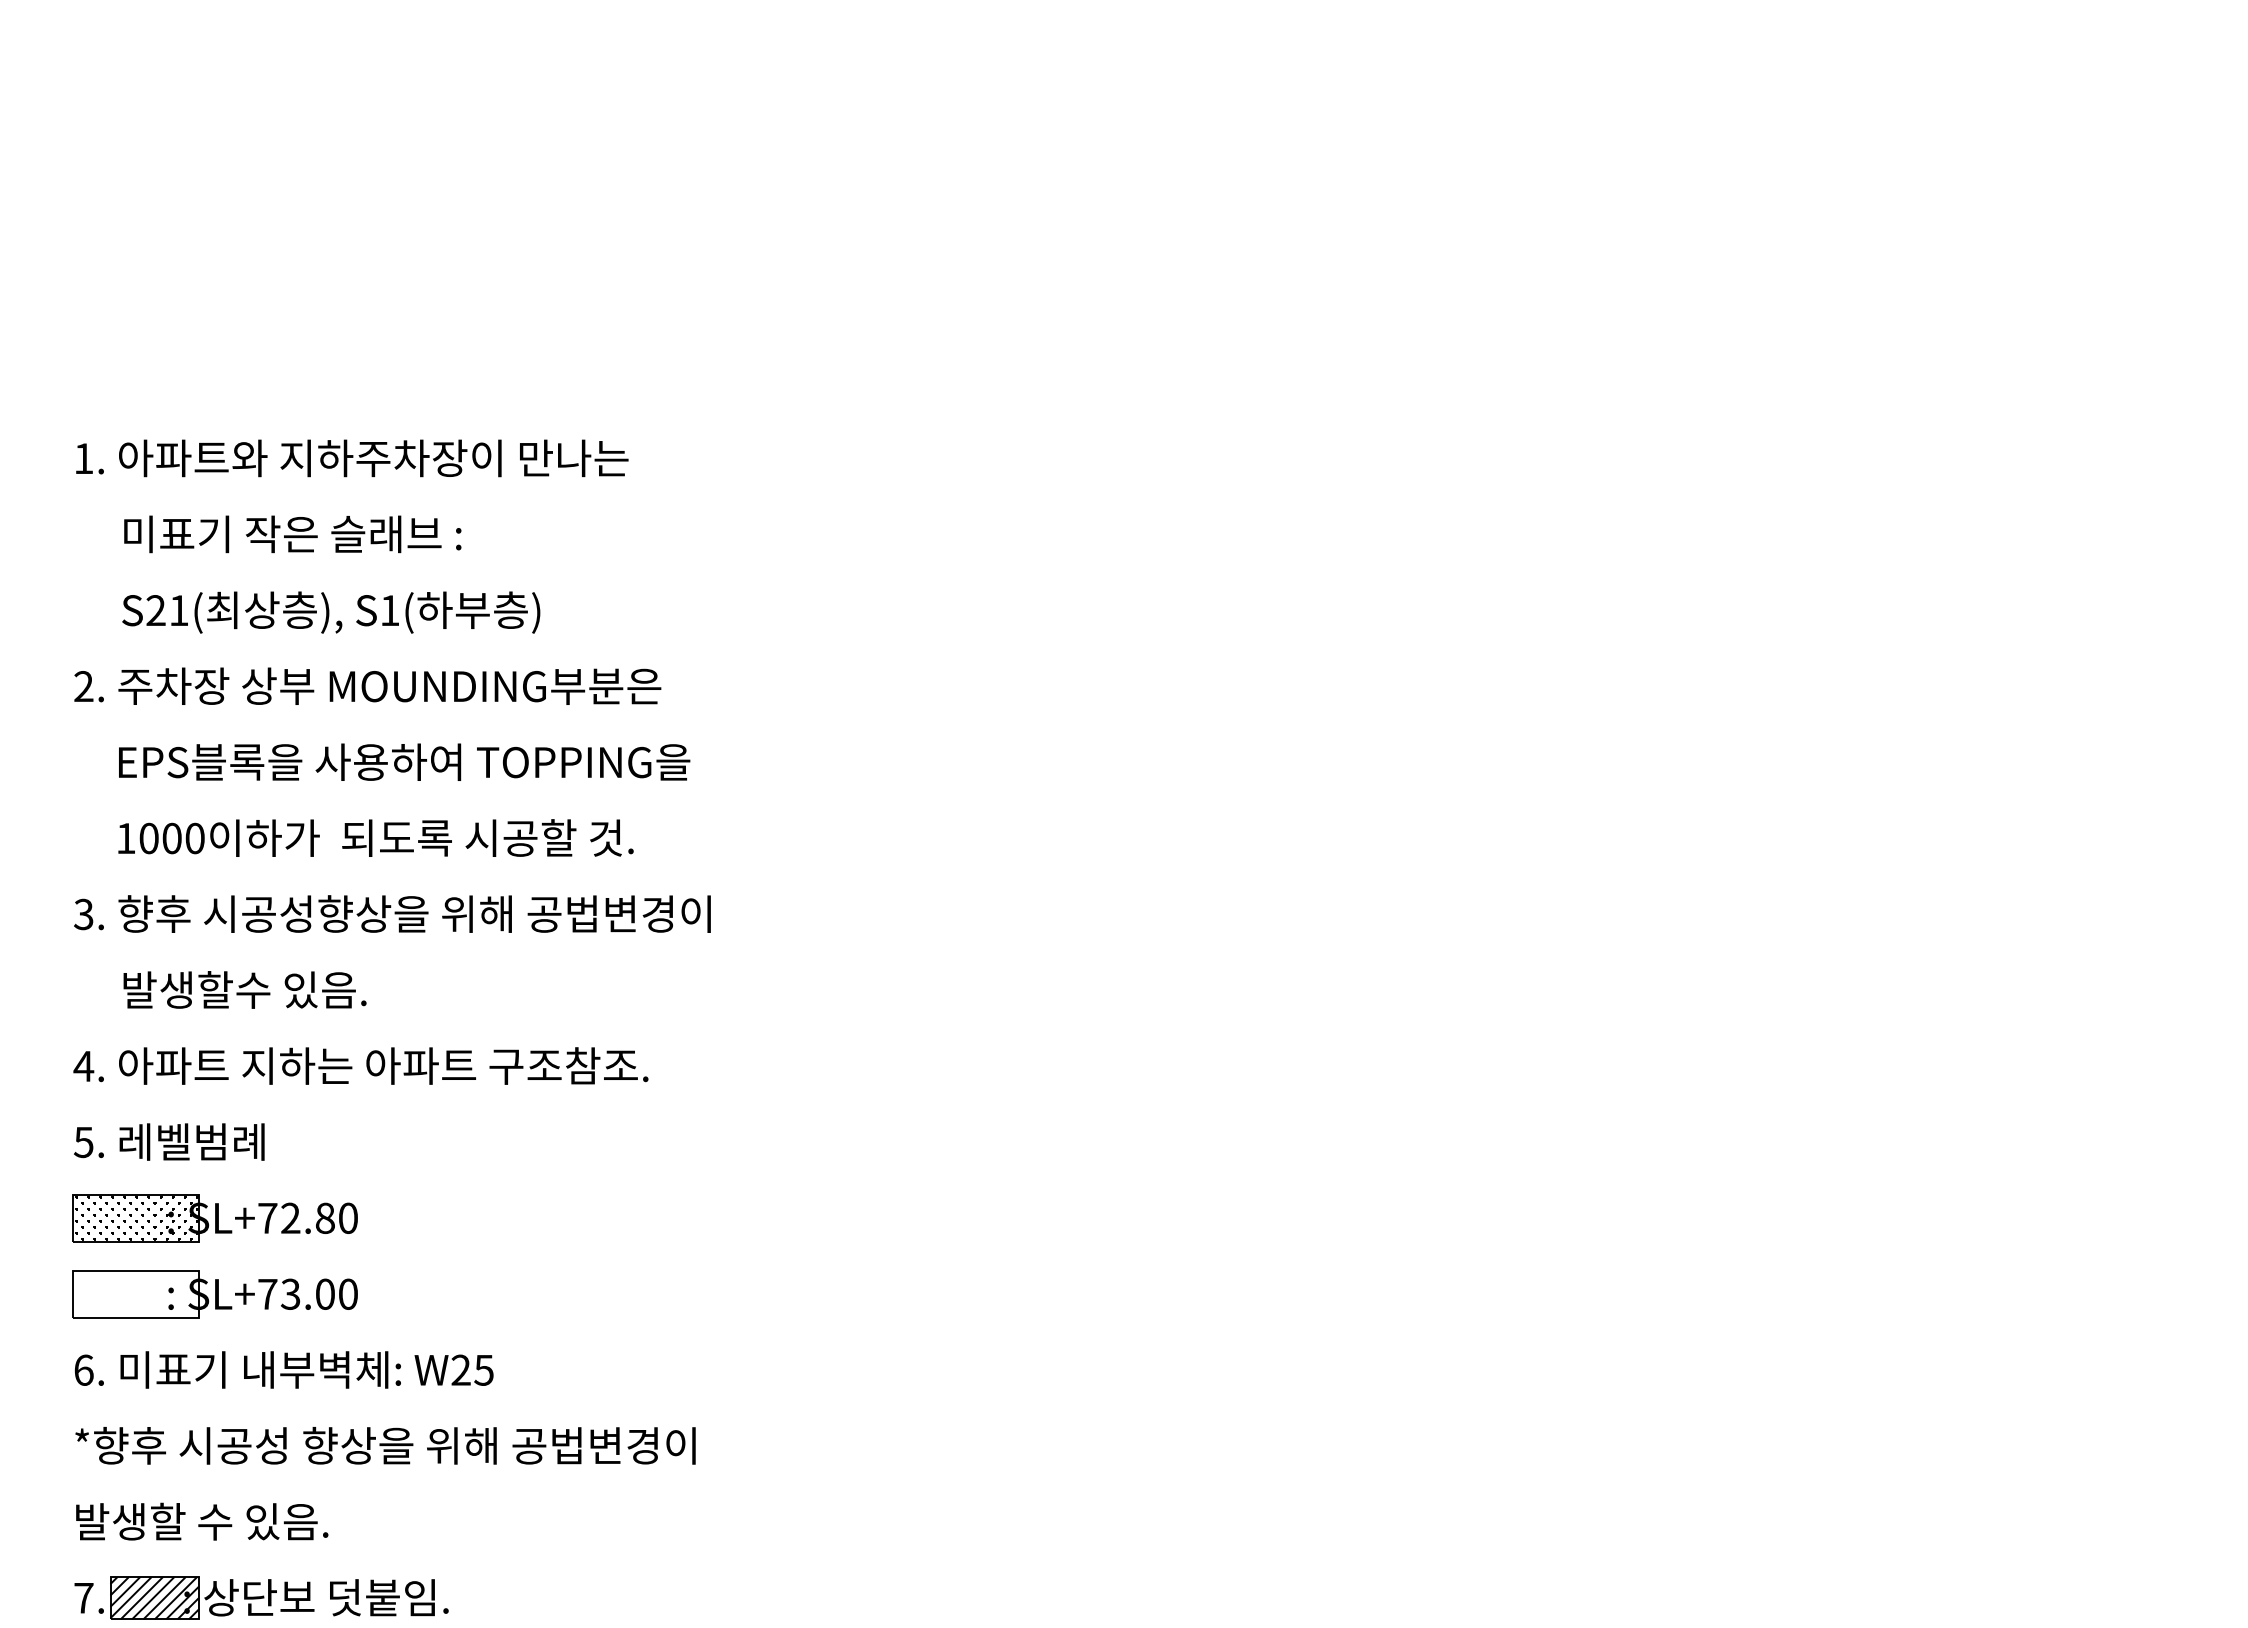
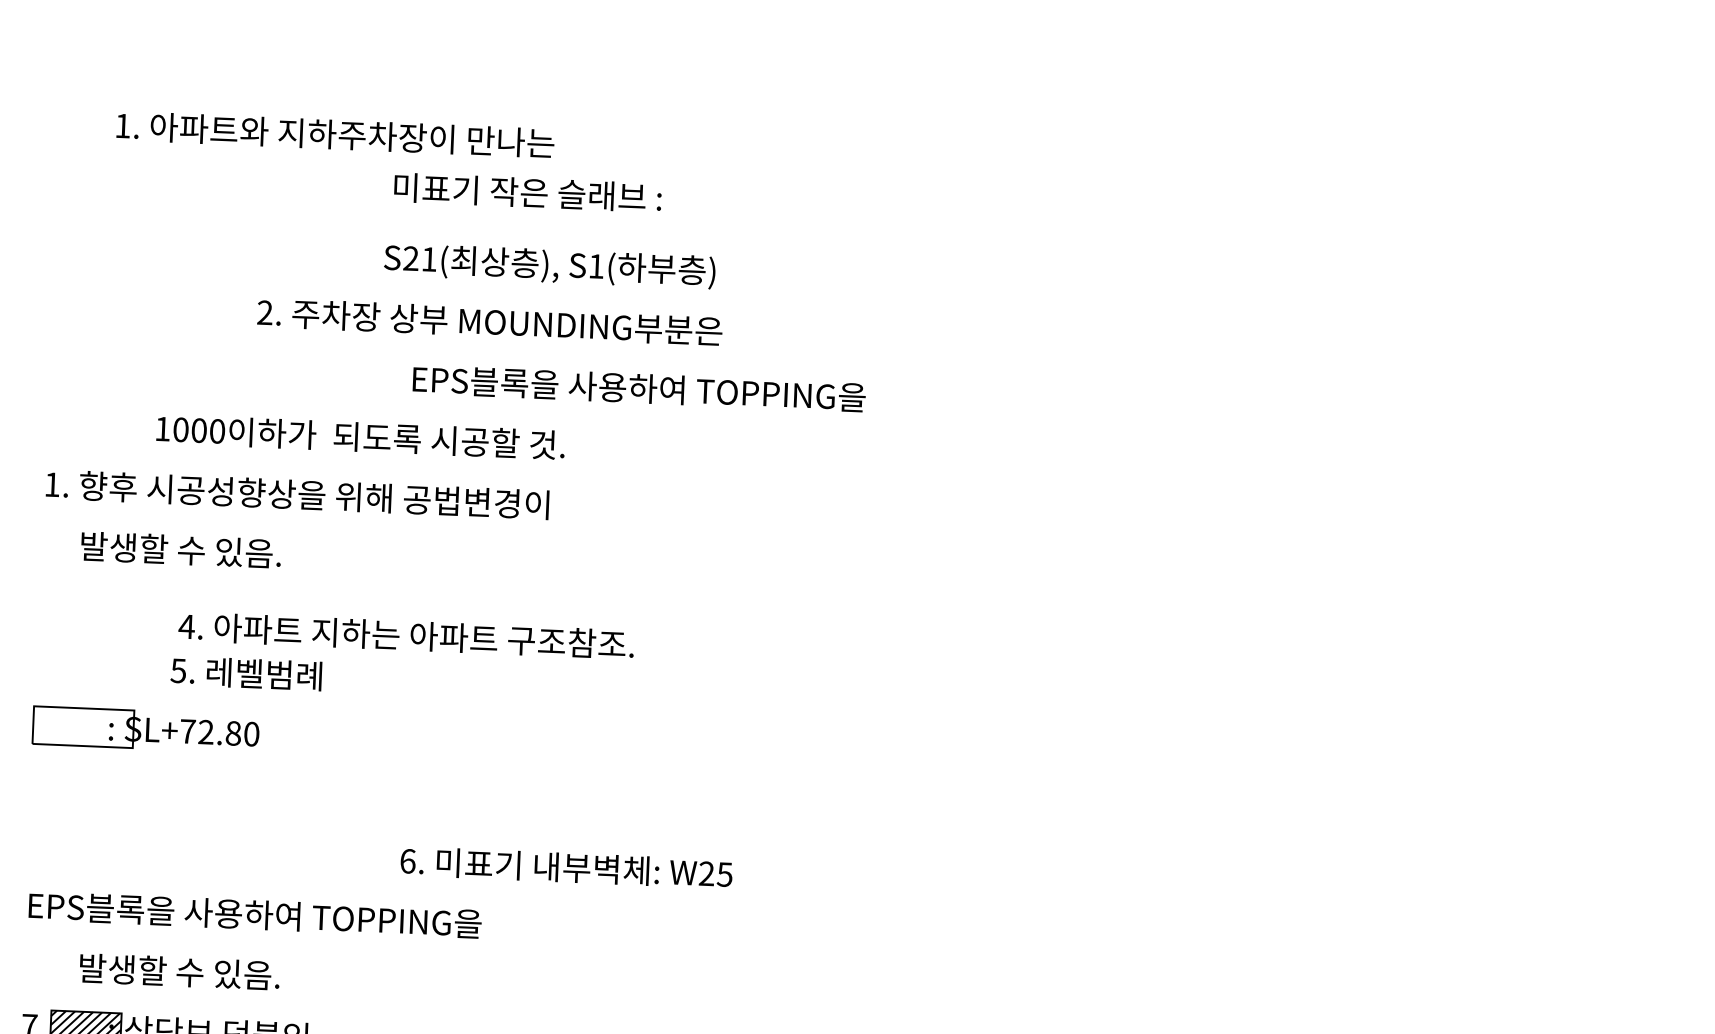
text: (352, 458) -> (335, 134), moved
text: (292, 534) -> (527, 192), moved
text: (331, 612) -> (550, 265), moved
text: (367, 685) -> (489, 321), moved
text: (404, 761) -> (639, 387), moved
text: (375, 837) -> (360, 436), moved
text: (83, 914) -> (52, 484), 3. -> 1.
text: (305, 989) -> (225, 551), 발생할수 있음. -> 발생할 수 있음.
text: (360, 1065) -> (406, 635), moved
text: (169, 1141) -> (246, 673), moved
hatch: (136, 1217) -> (83, 726), removed
part: (214, 1294) -> (143, 790), removed
text: (283, 1369) -> (566, 867), moved
text: (385, 1445) -> (273, 915), *향후 시공성 향상을 위해 공법변경이 -> EPS블록을 사용하여 TOPPING을
text: (202, 1521) -> (180, 971), moved

